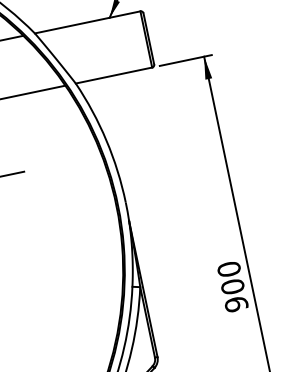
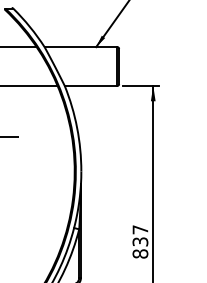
text: (232, 286) -> (140, 241), 900 -> 837

